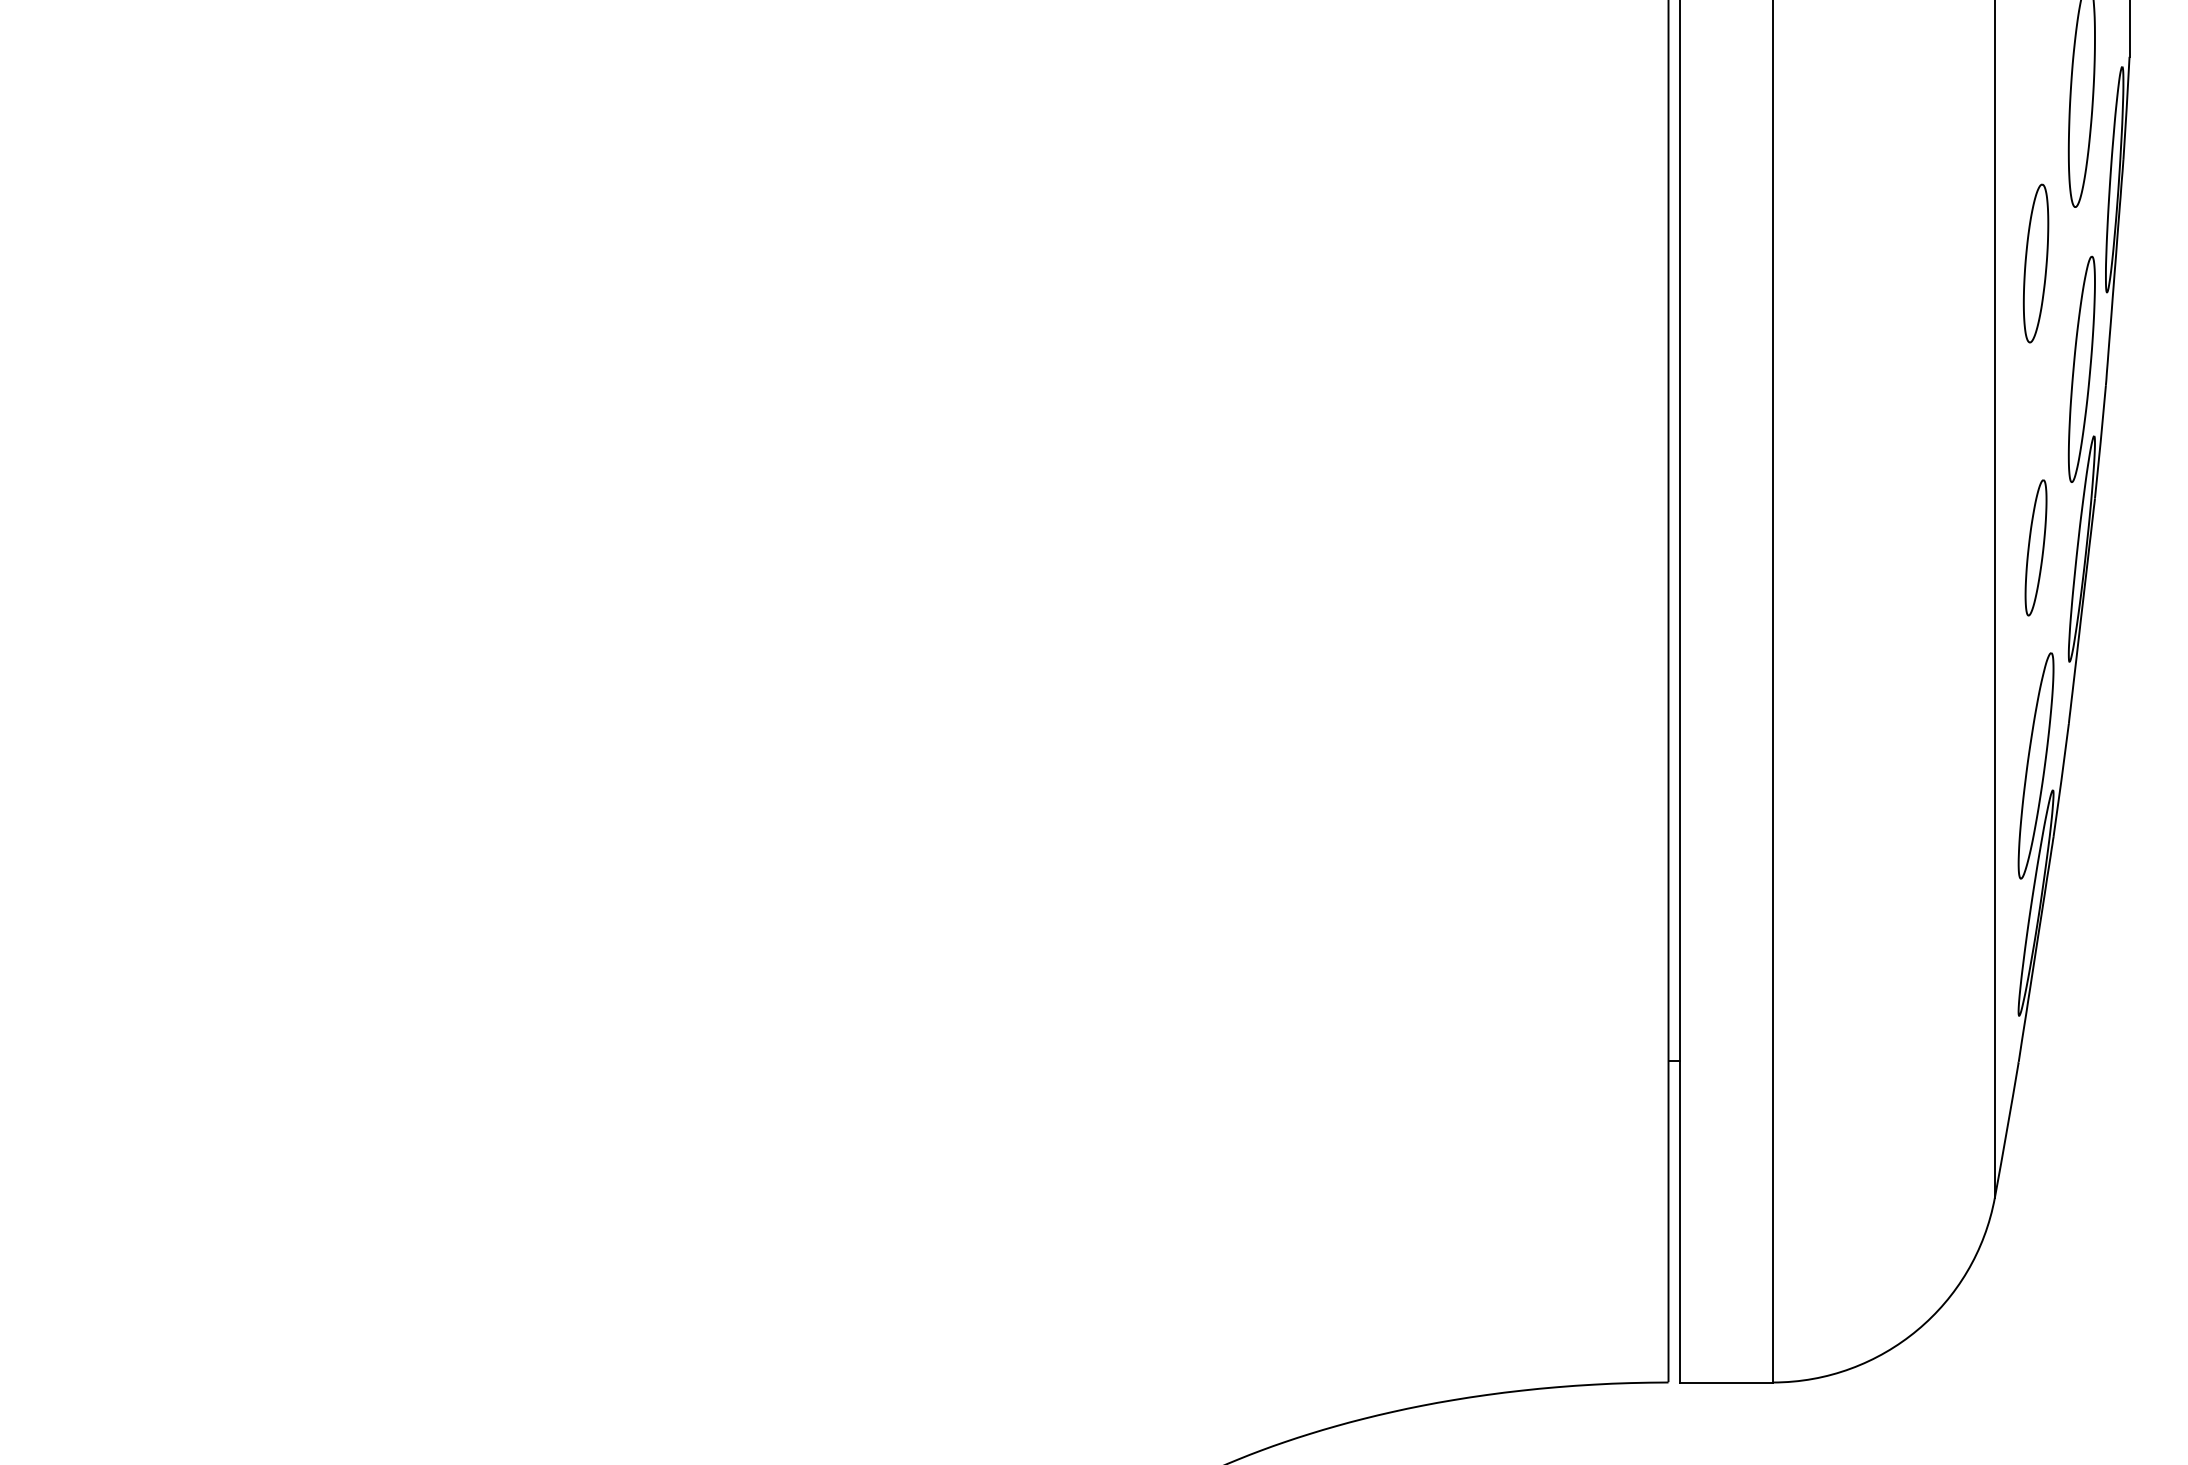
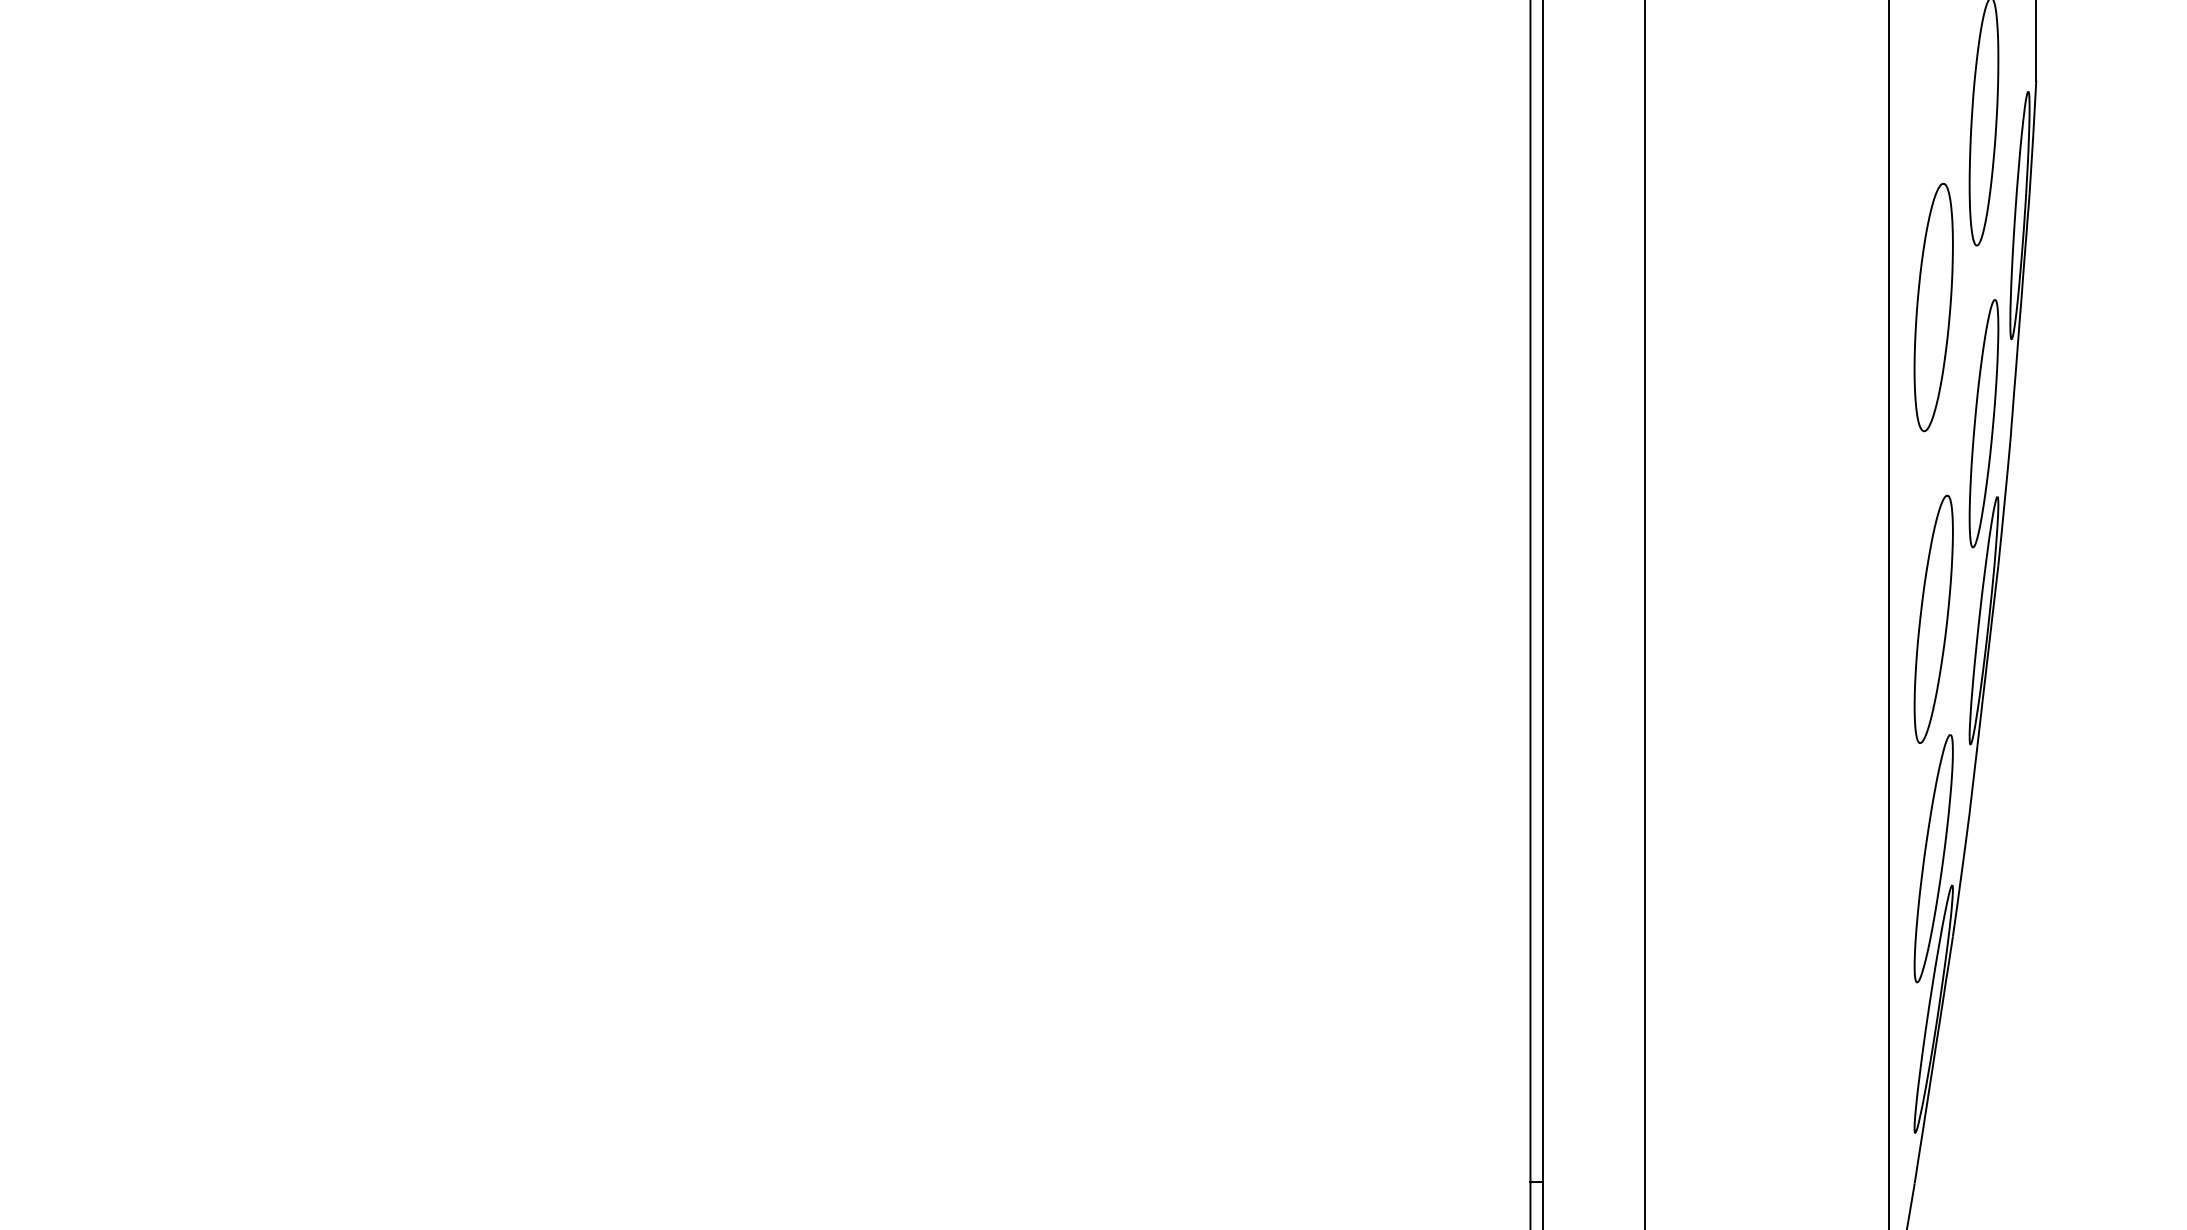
part: (2035, 263) -> (1933, 307), size x1.43
part: (2035, 547) -> (1933, 619), size x1.67

